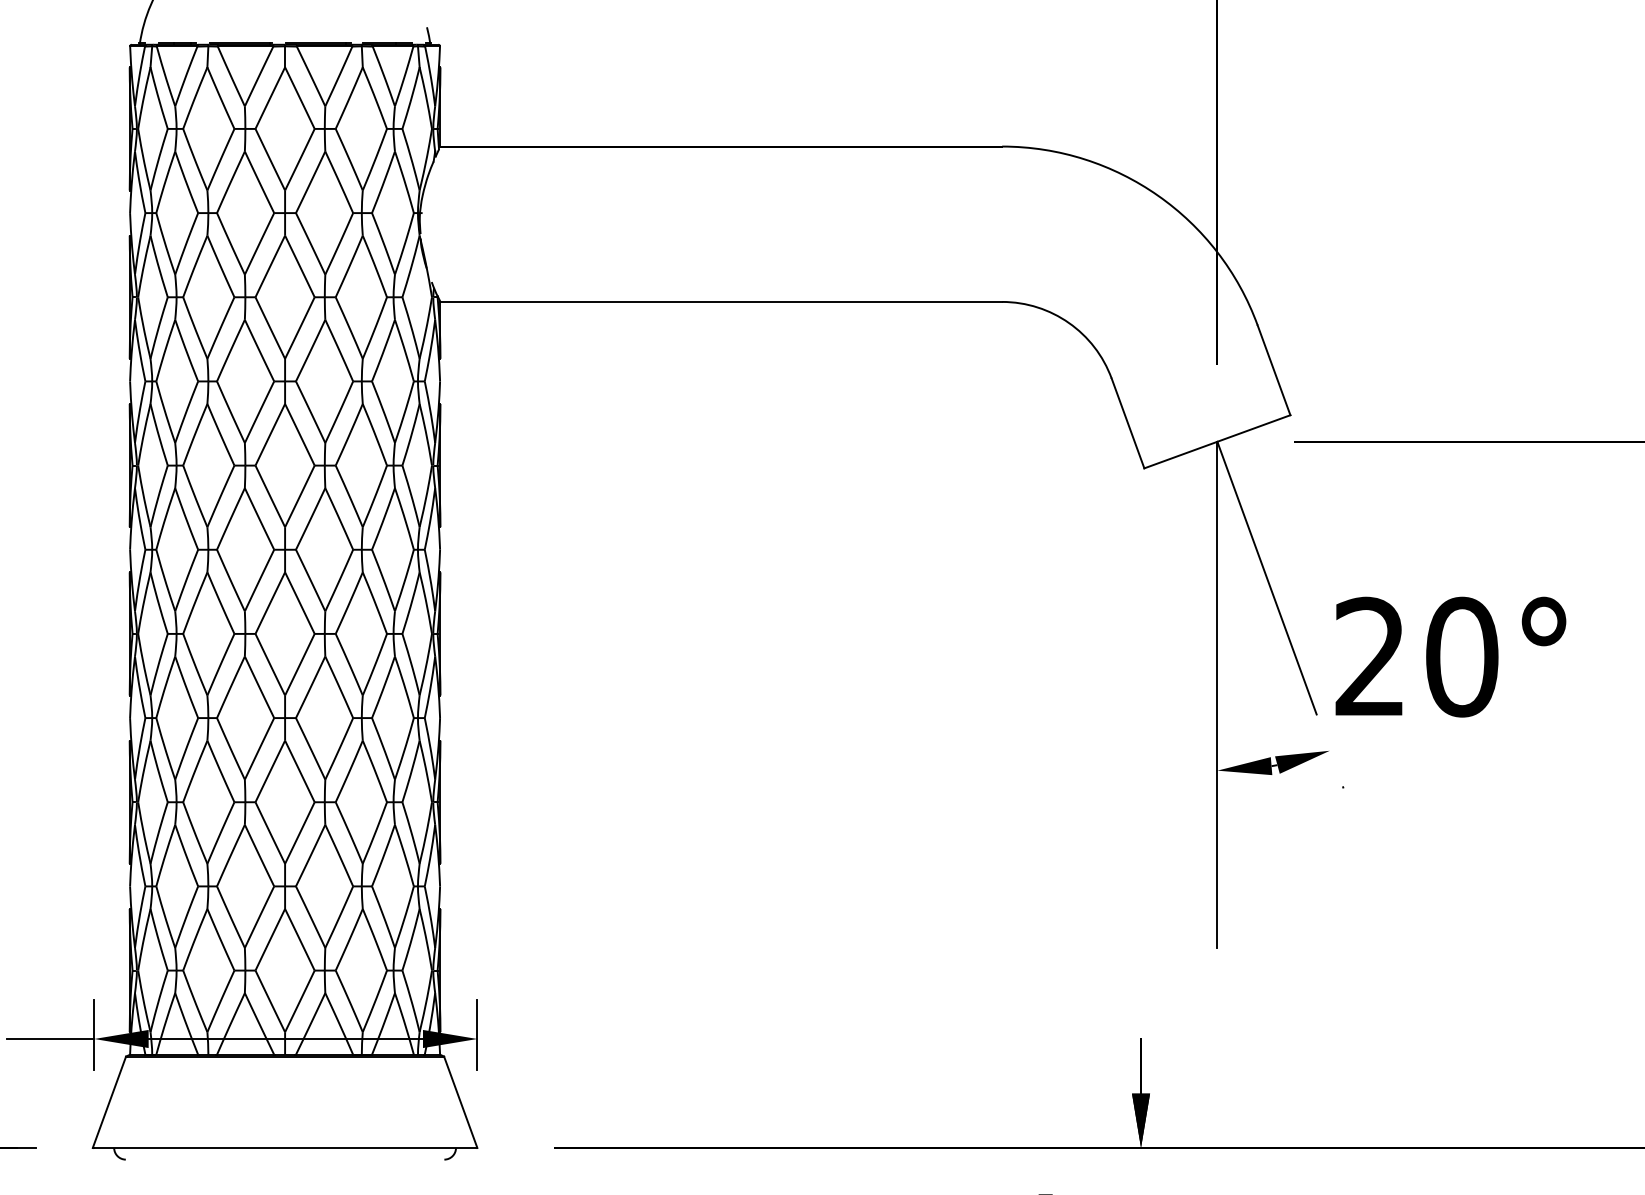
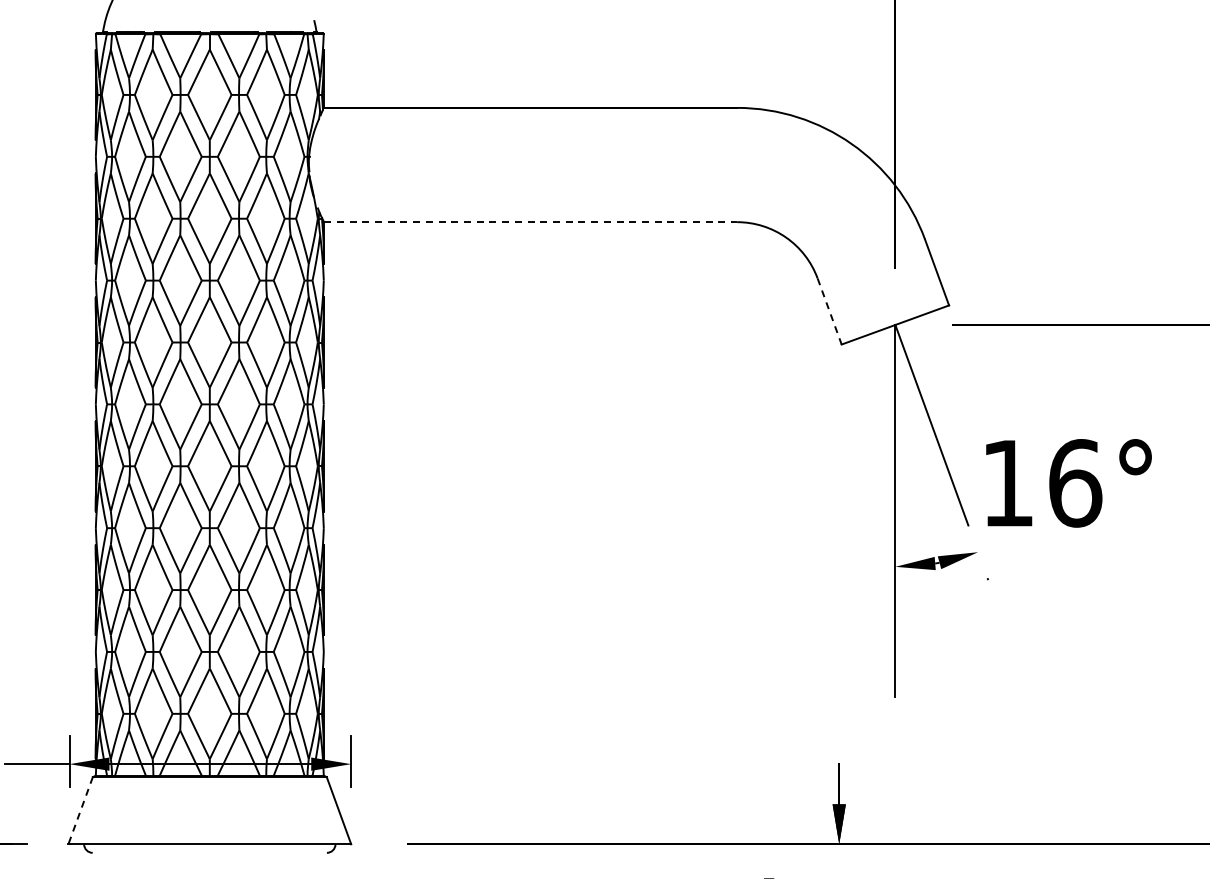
line: (722, 302) -> (531, 222), solid -> dashed
line: (1127, 424) -> (829, 312), solid -> dashed
text: (1417, 657) -> (1042, 483), 20° -> 16°
line: (109, 1102) -> (80, 810), solid -> dashed

